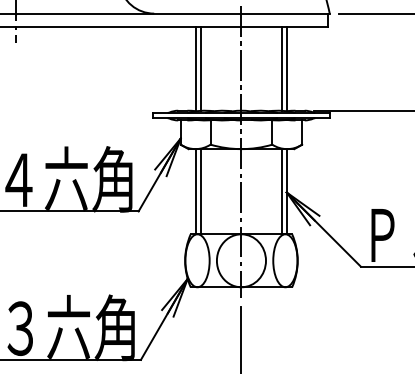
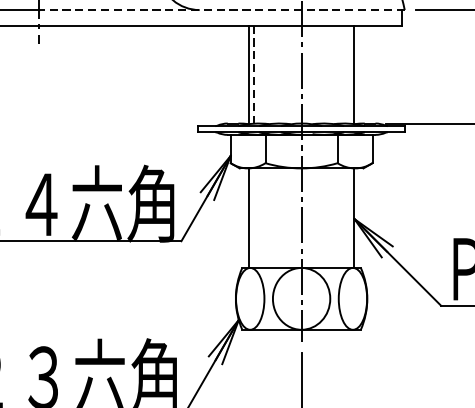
line: (173, 13) -> (222, 9), solid -> dashed
line: (200, 68) -> (253, 74), solid -> dashed
line: (282, 68) -> (349, 74), removed
line: (200, 191) -> (253, 217), removed
line: (282, 191) -> (349, 217), removed

